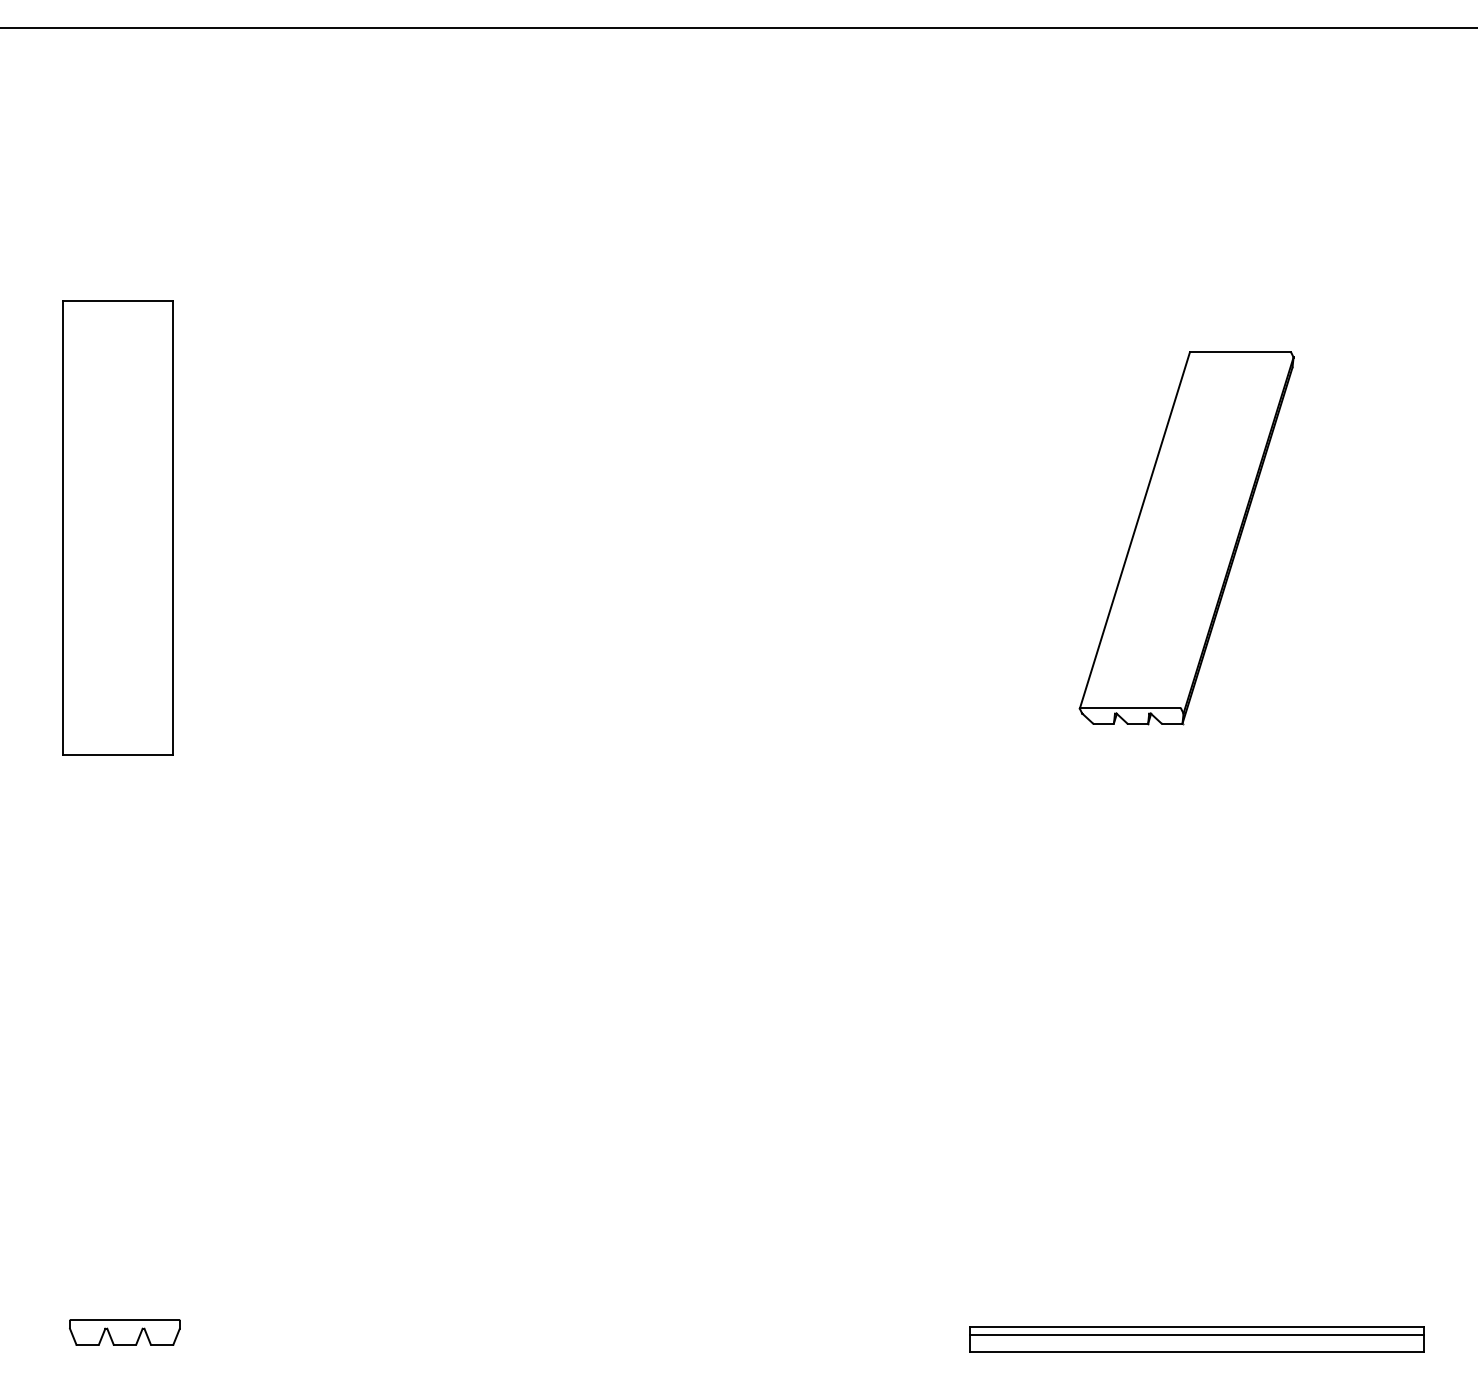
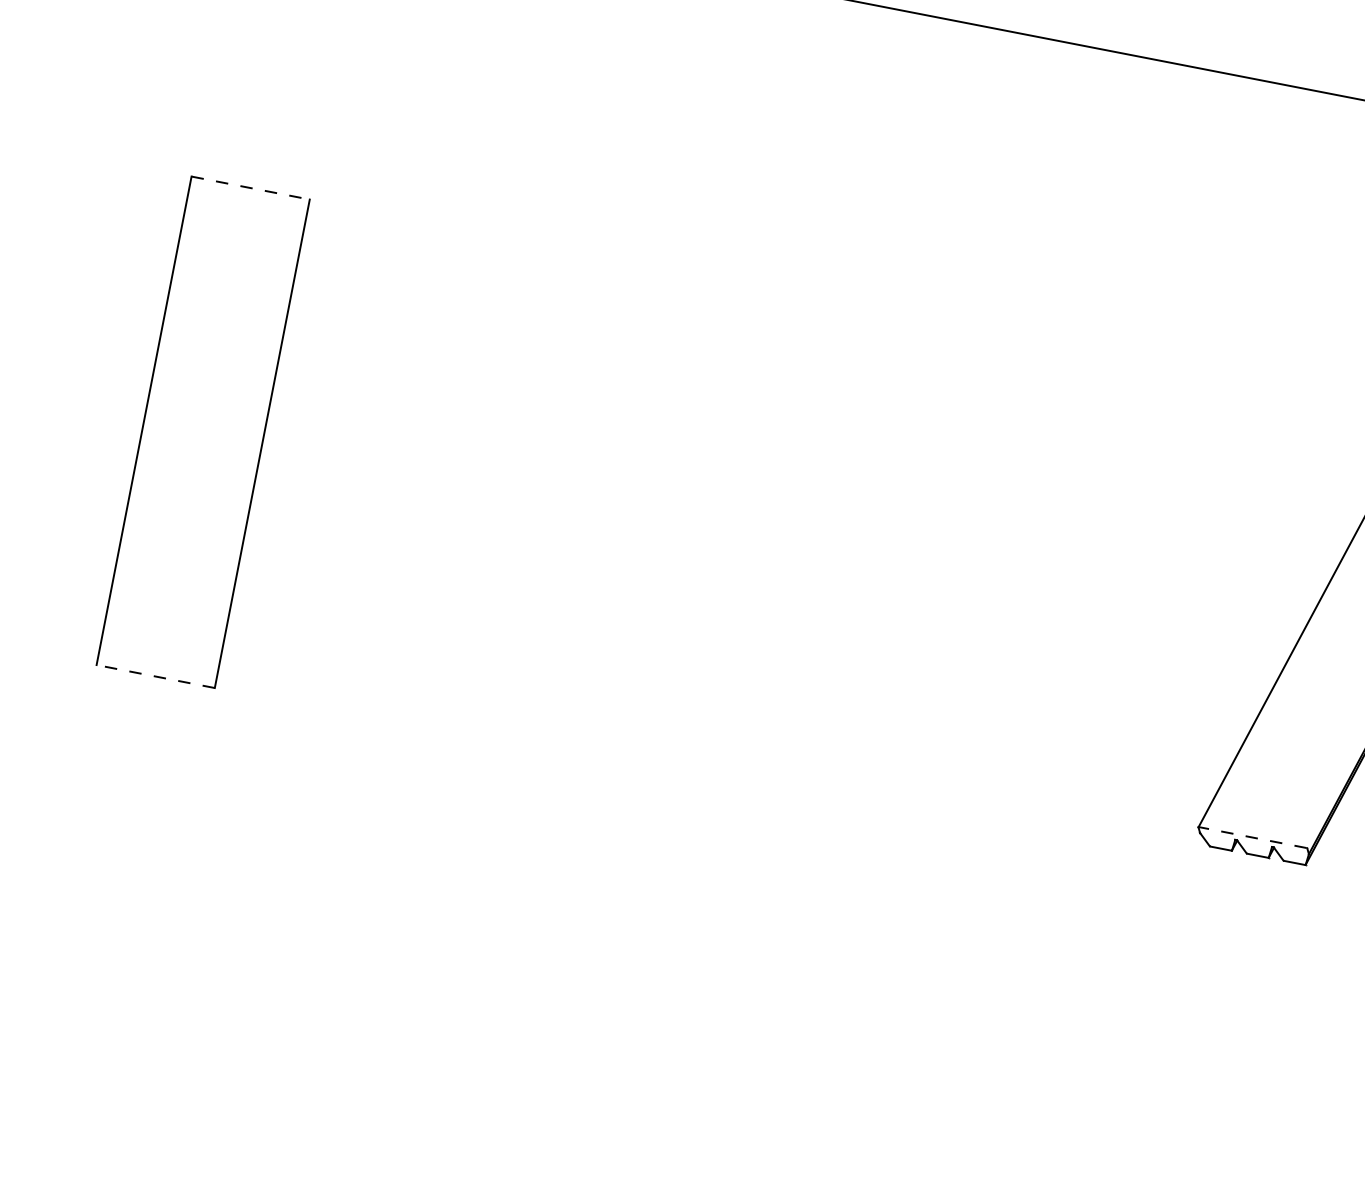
line: (118, 300) -> (251, 188), solid -> dashed
line: (1129, 708) -> (1251, 837), solid -> dashed
line: (117, 755) -> (154, 676), solid -> dashed

